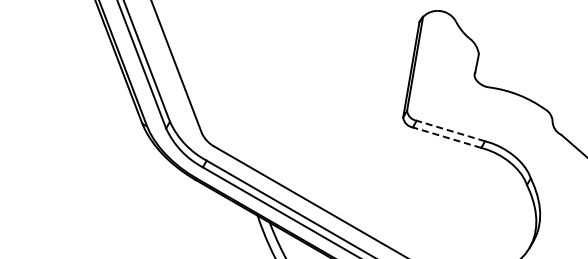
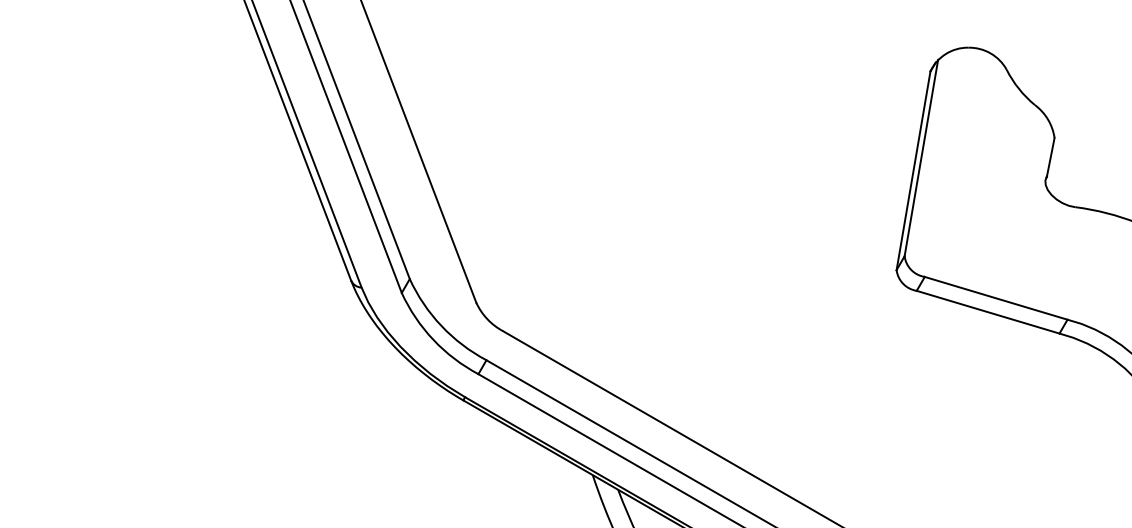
line: (450, 131) -> (995, 299), dashed -> solid
line: (447, 137) -> (989, 311), dashed -> solid

